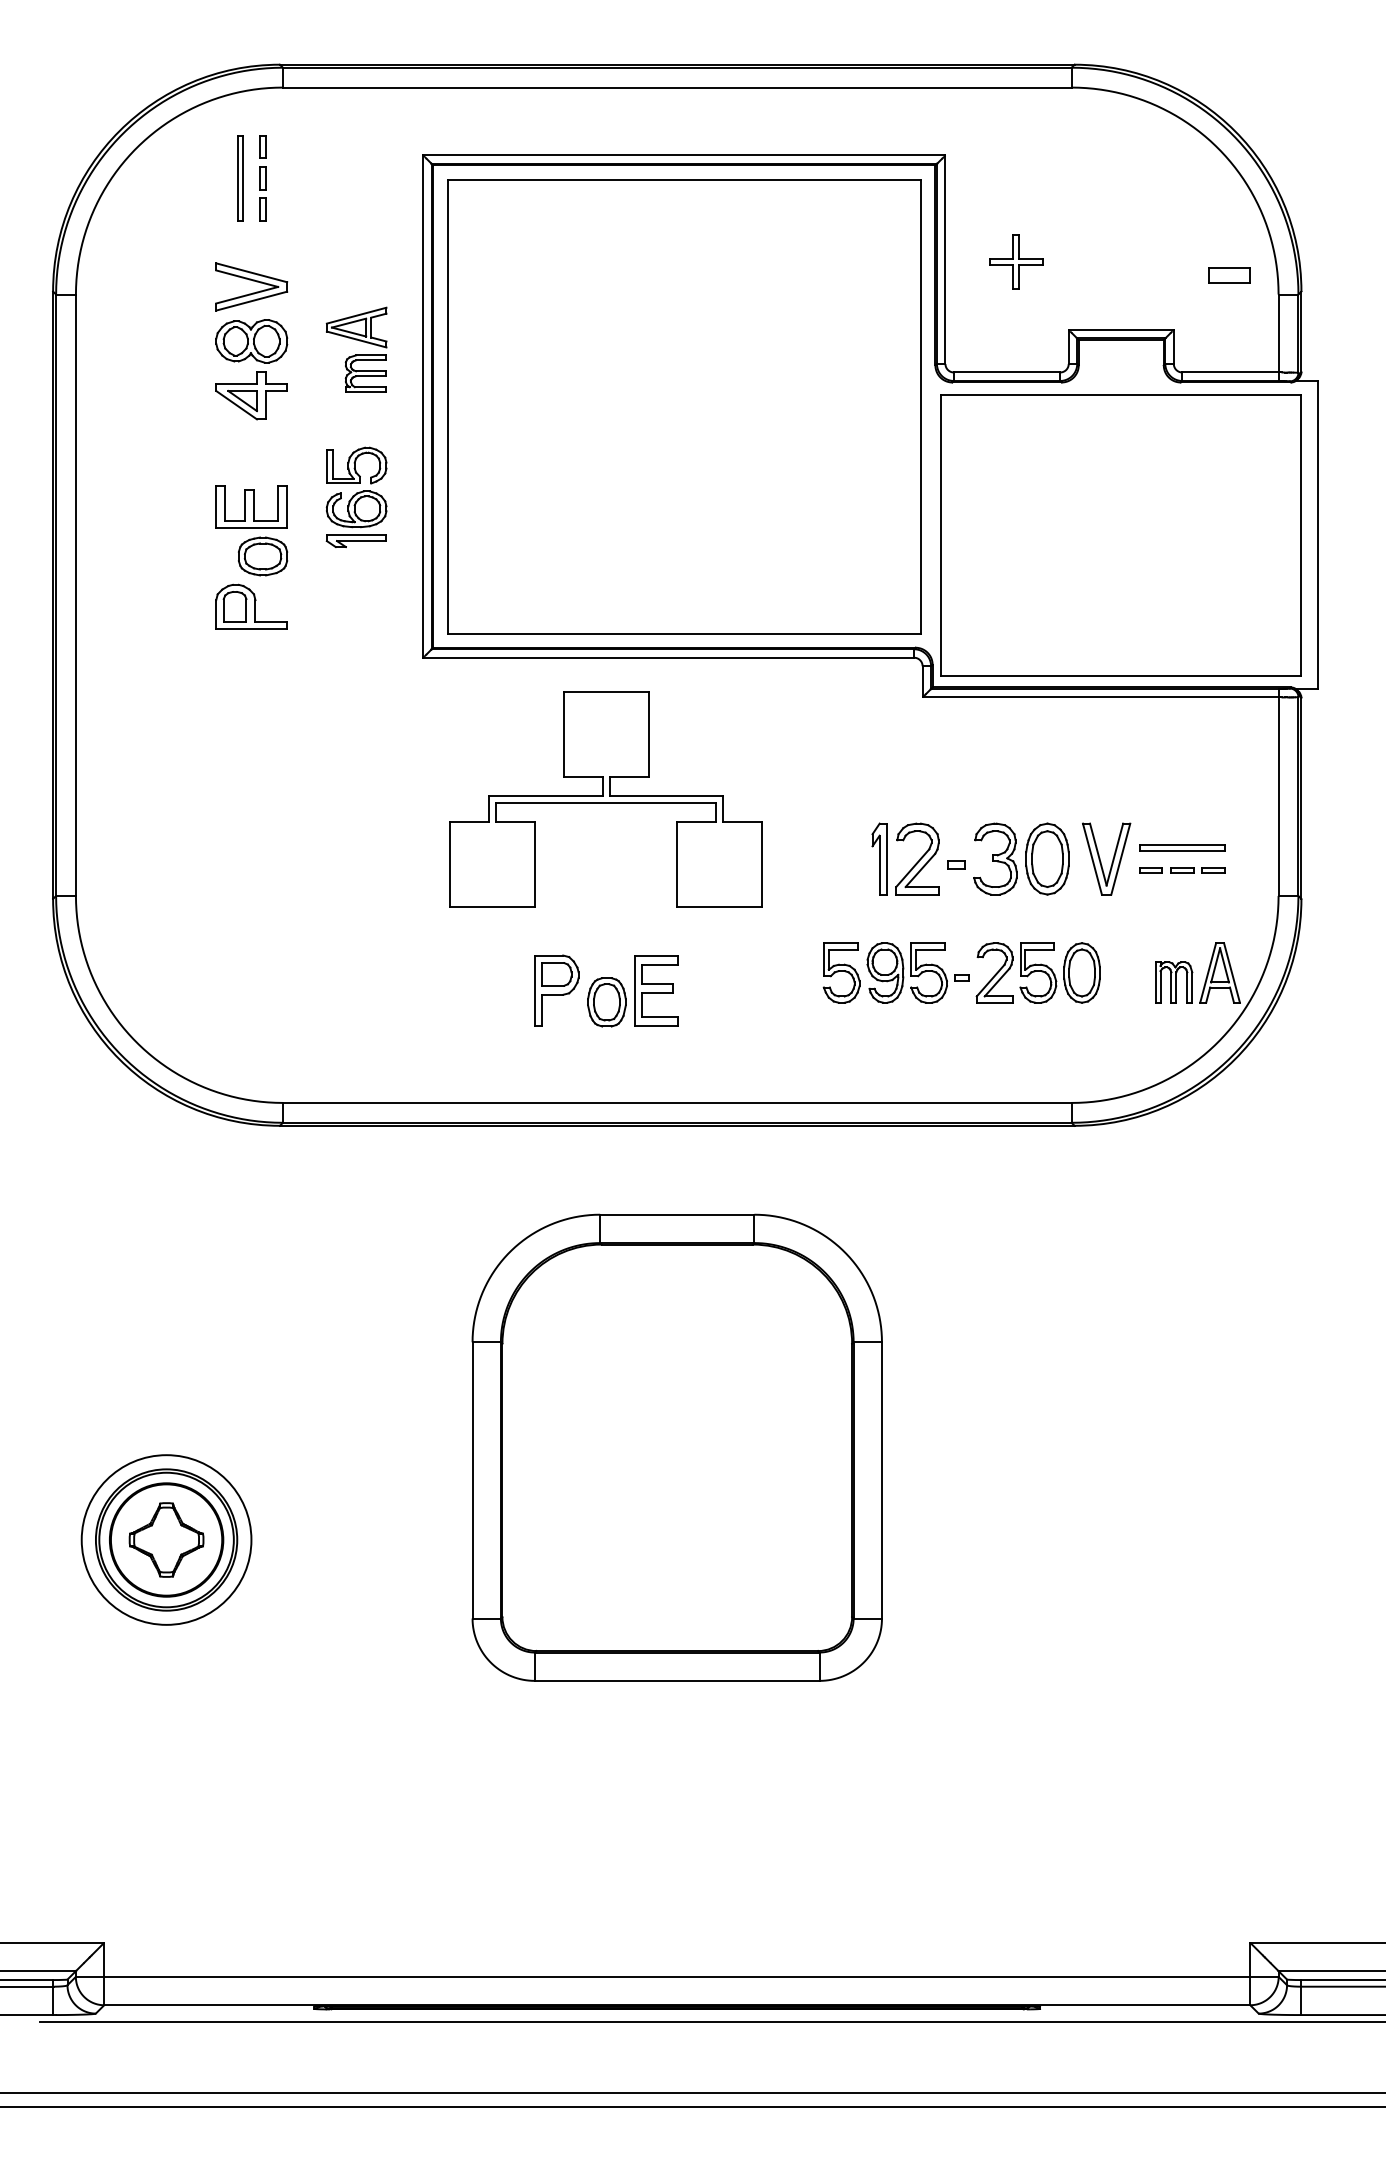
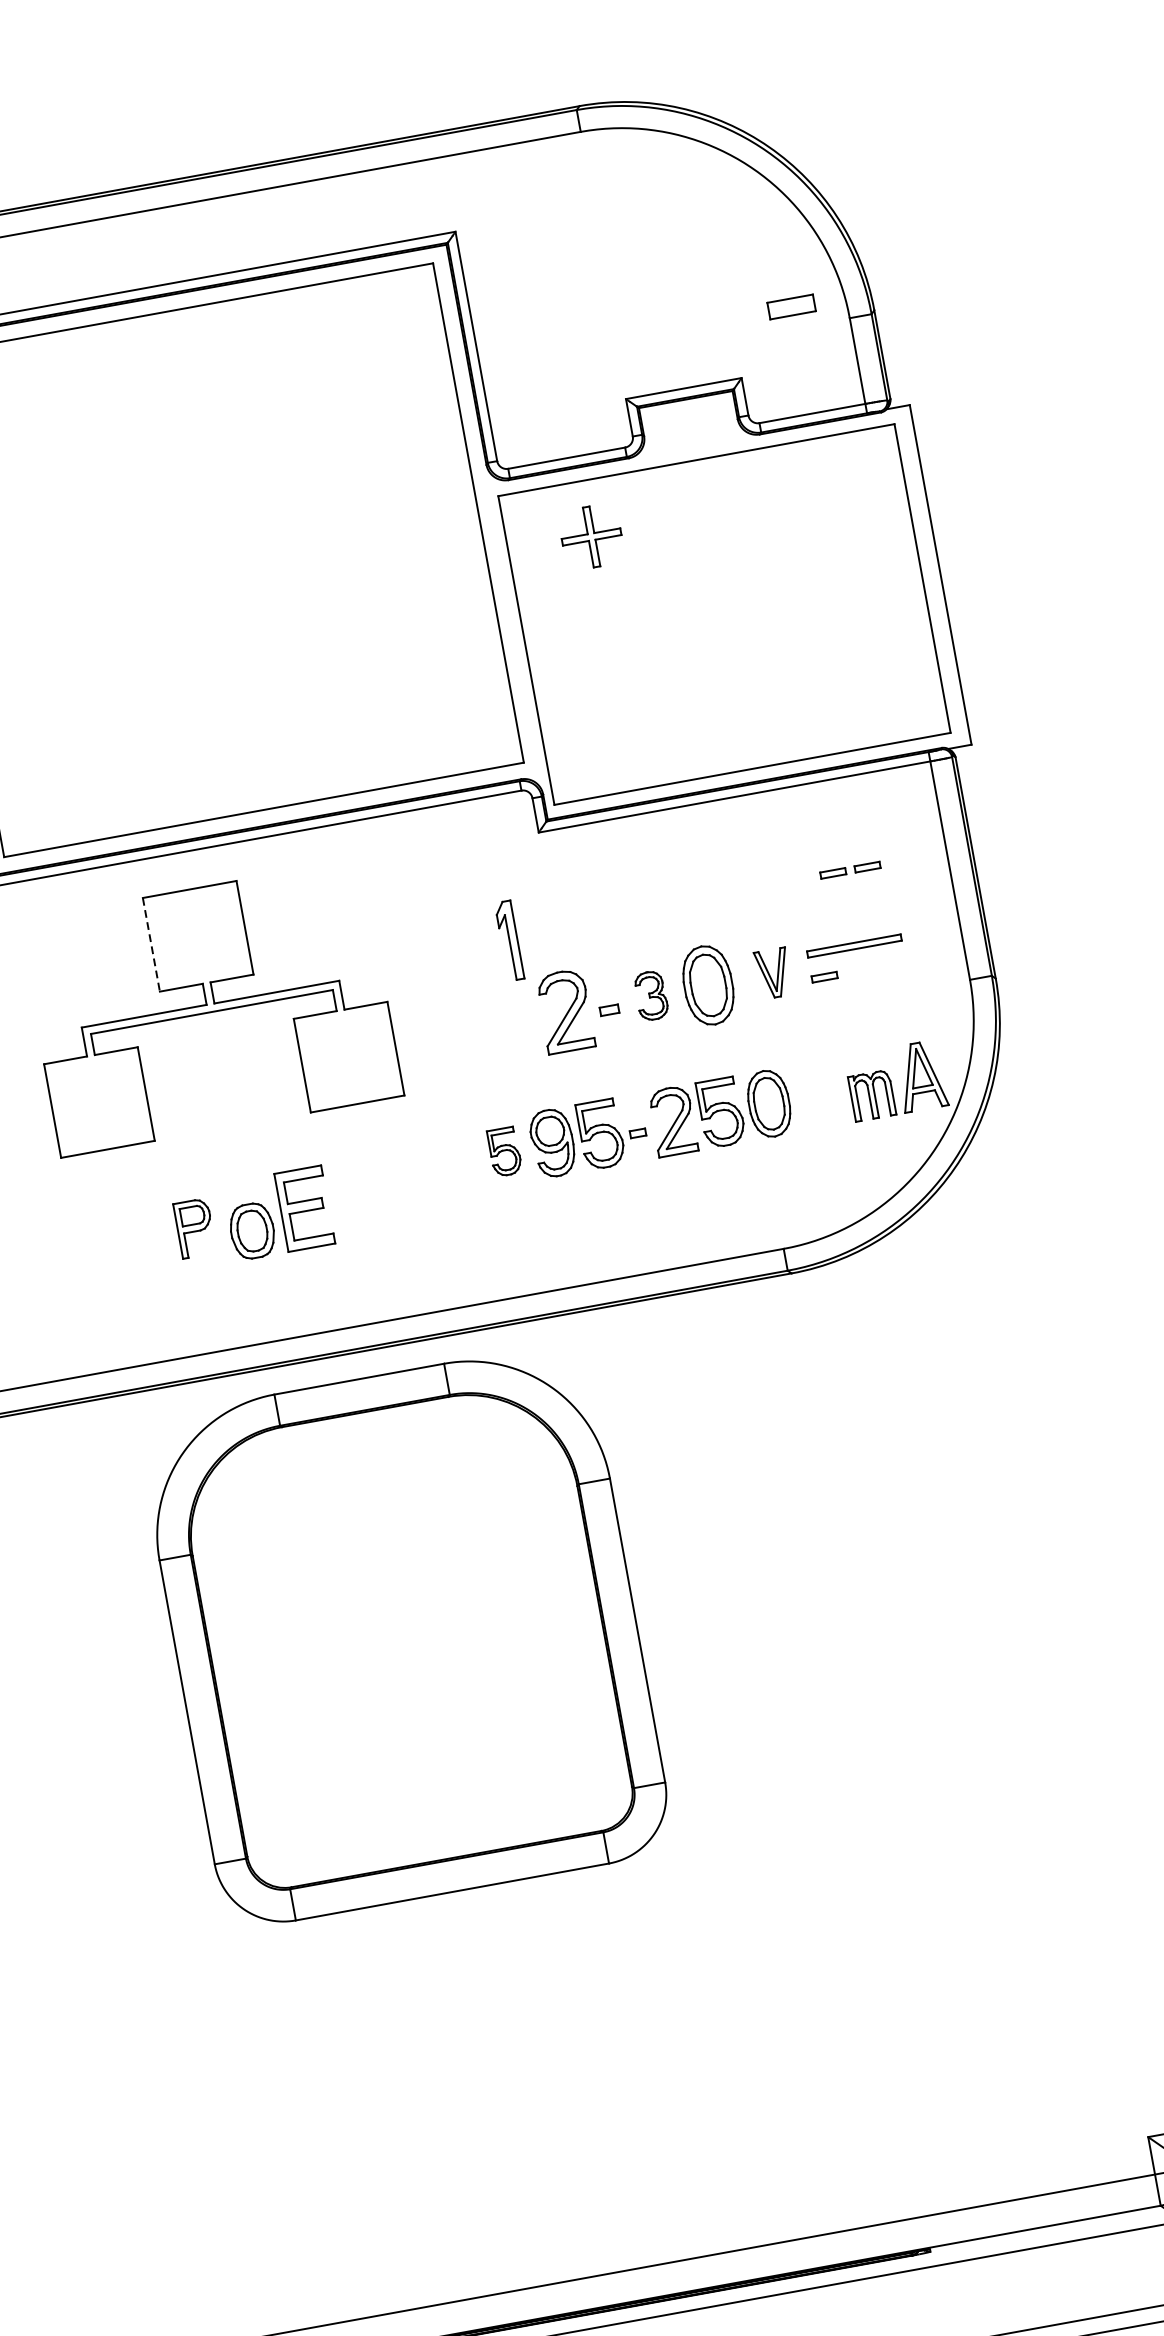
part: (1016, 261) -> (591, 536), moved
line: (563, 734) -> (151, 945), solid -> dashed
part: (879, 858) -> (509, 940), moved
part: (995, 858) -> (651, 995), size x0.6
part: (1106, 858) -> (773, 972), size x0.6
part: (1197, 870) -> (850, 870), moved
part: (841, 972) -> (504, 1151), size x0.7
part: (556, 990) -> (194, 1228), size x0.7
part: (676, 1447) -> (404, 1635), moved

